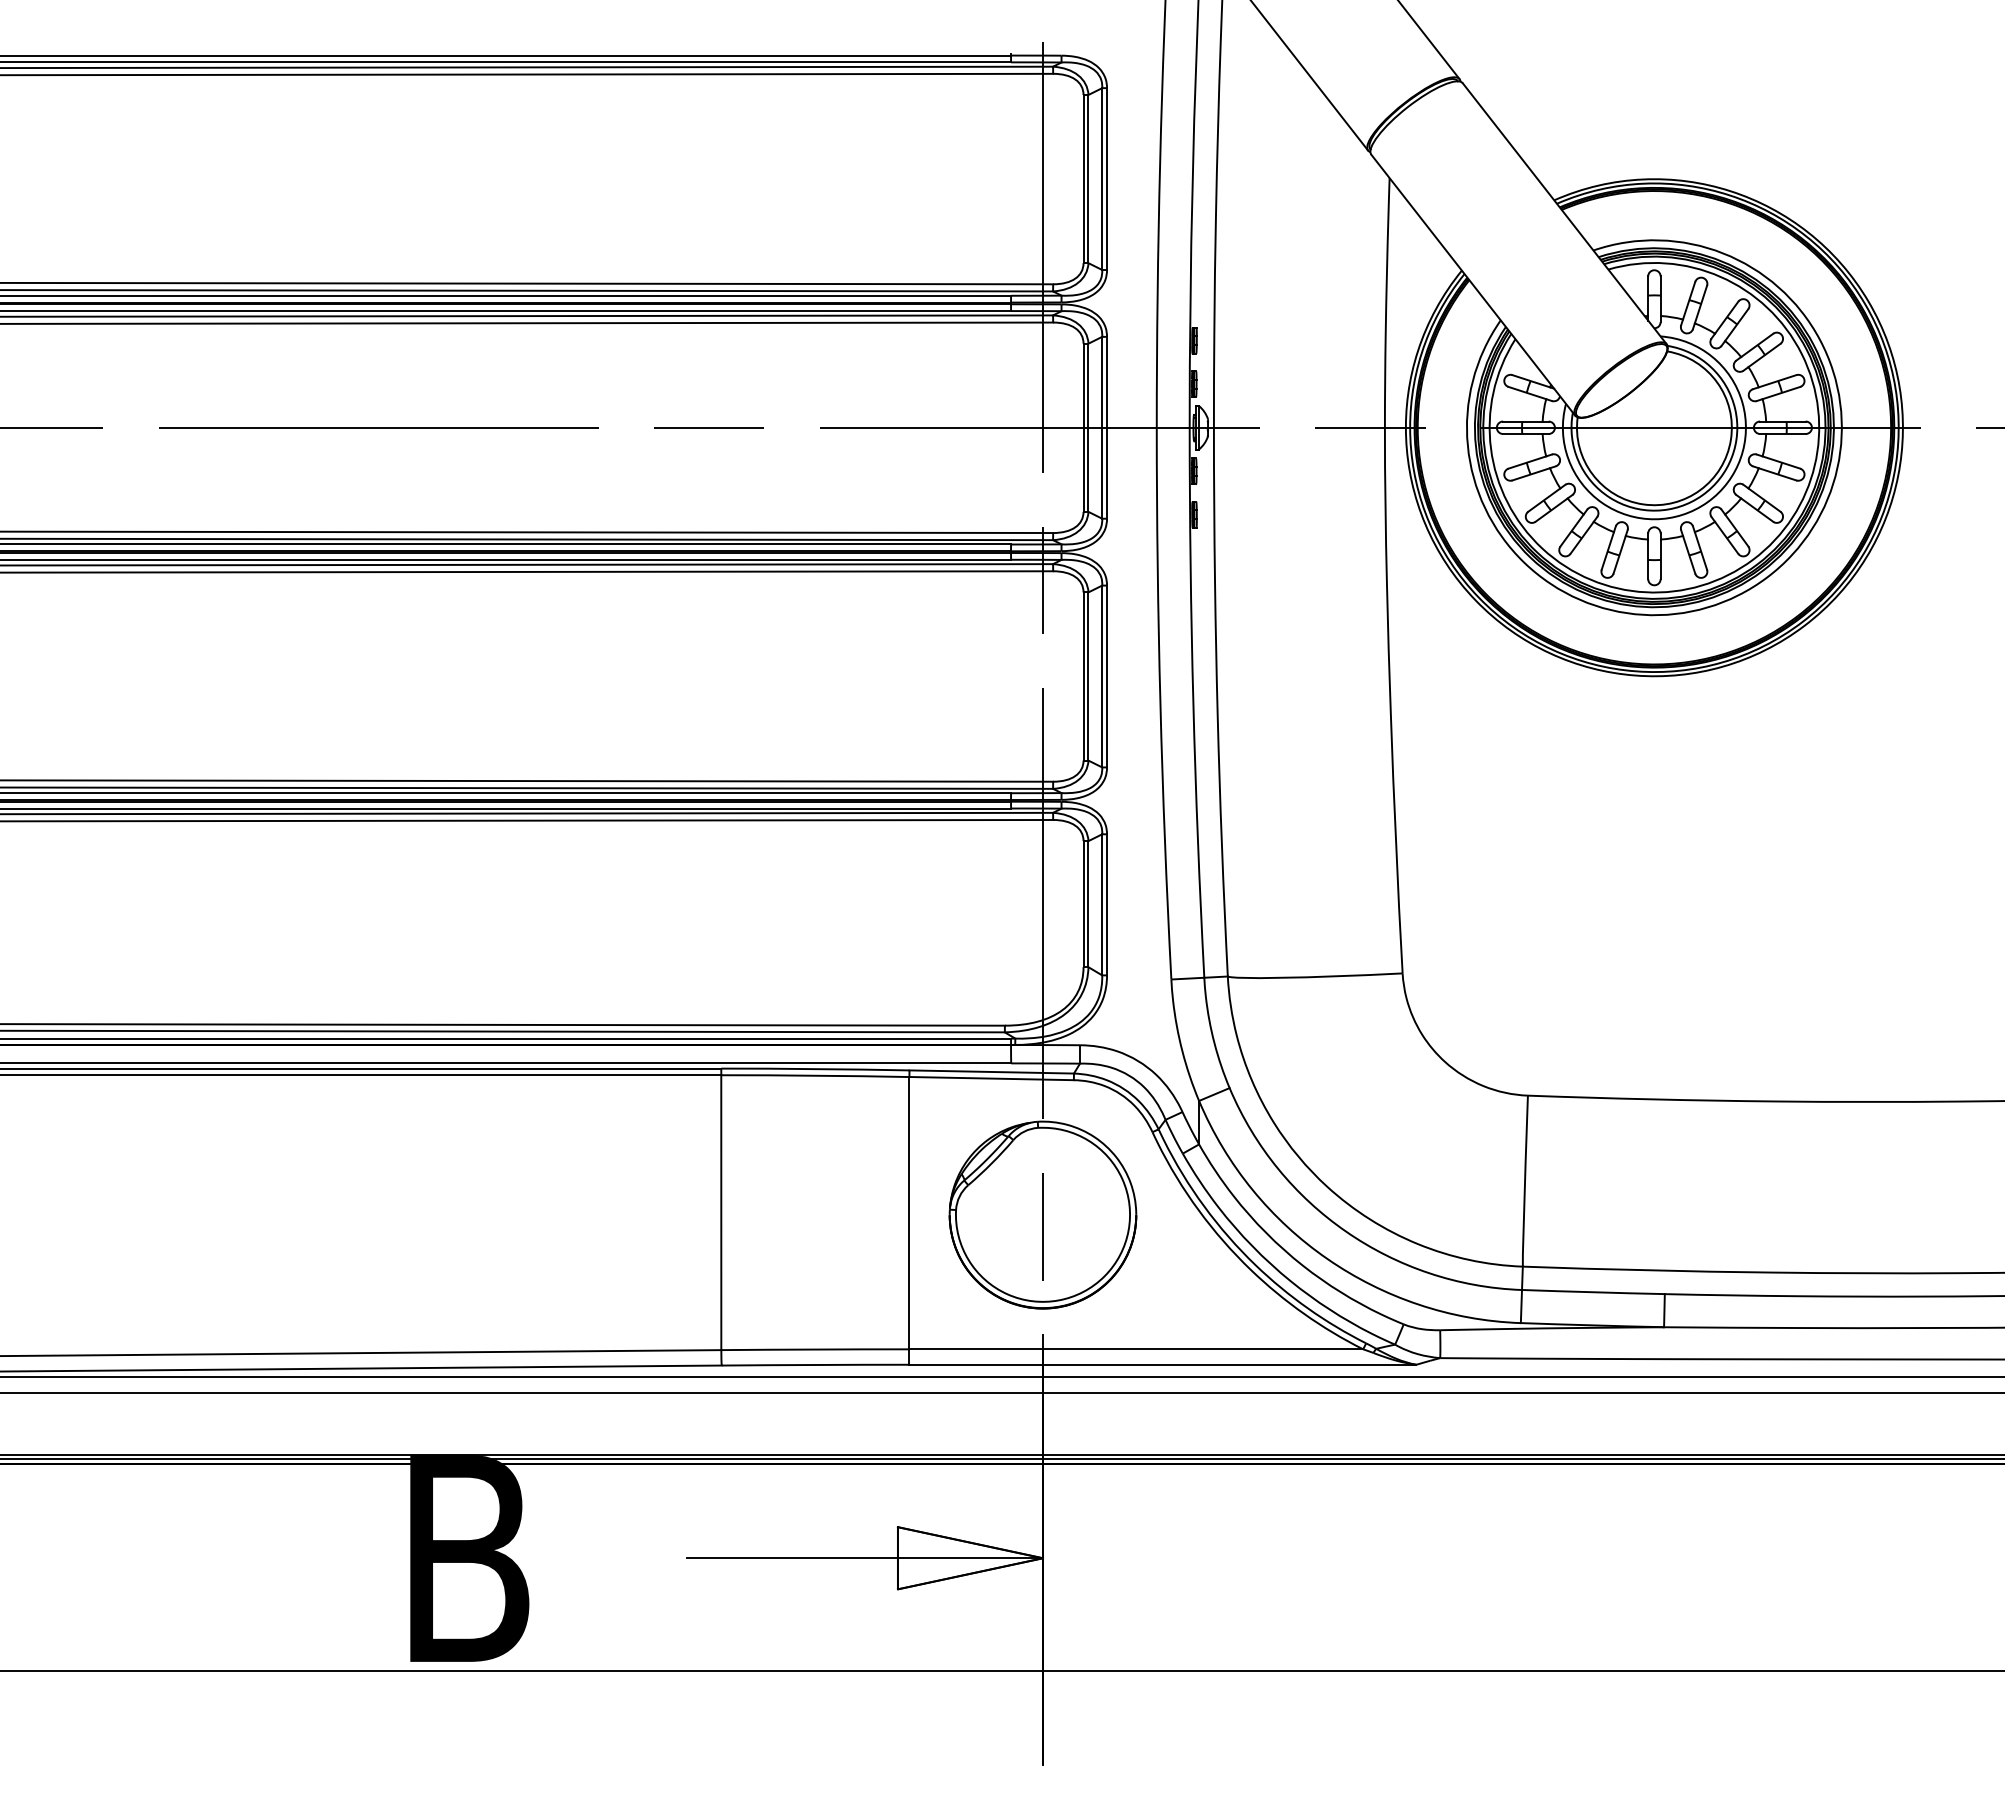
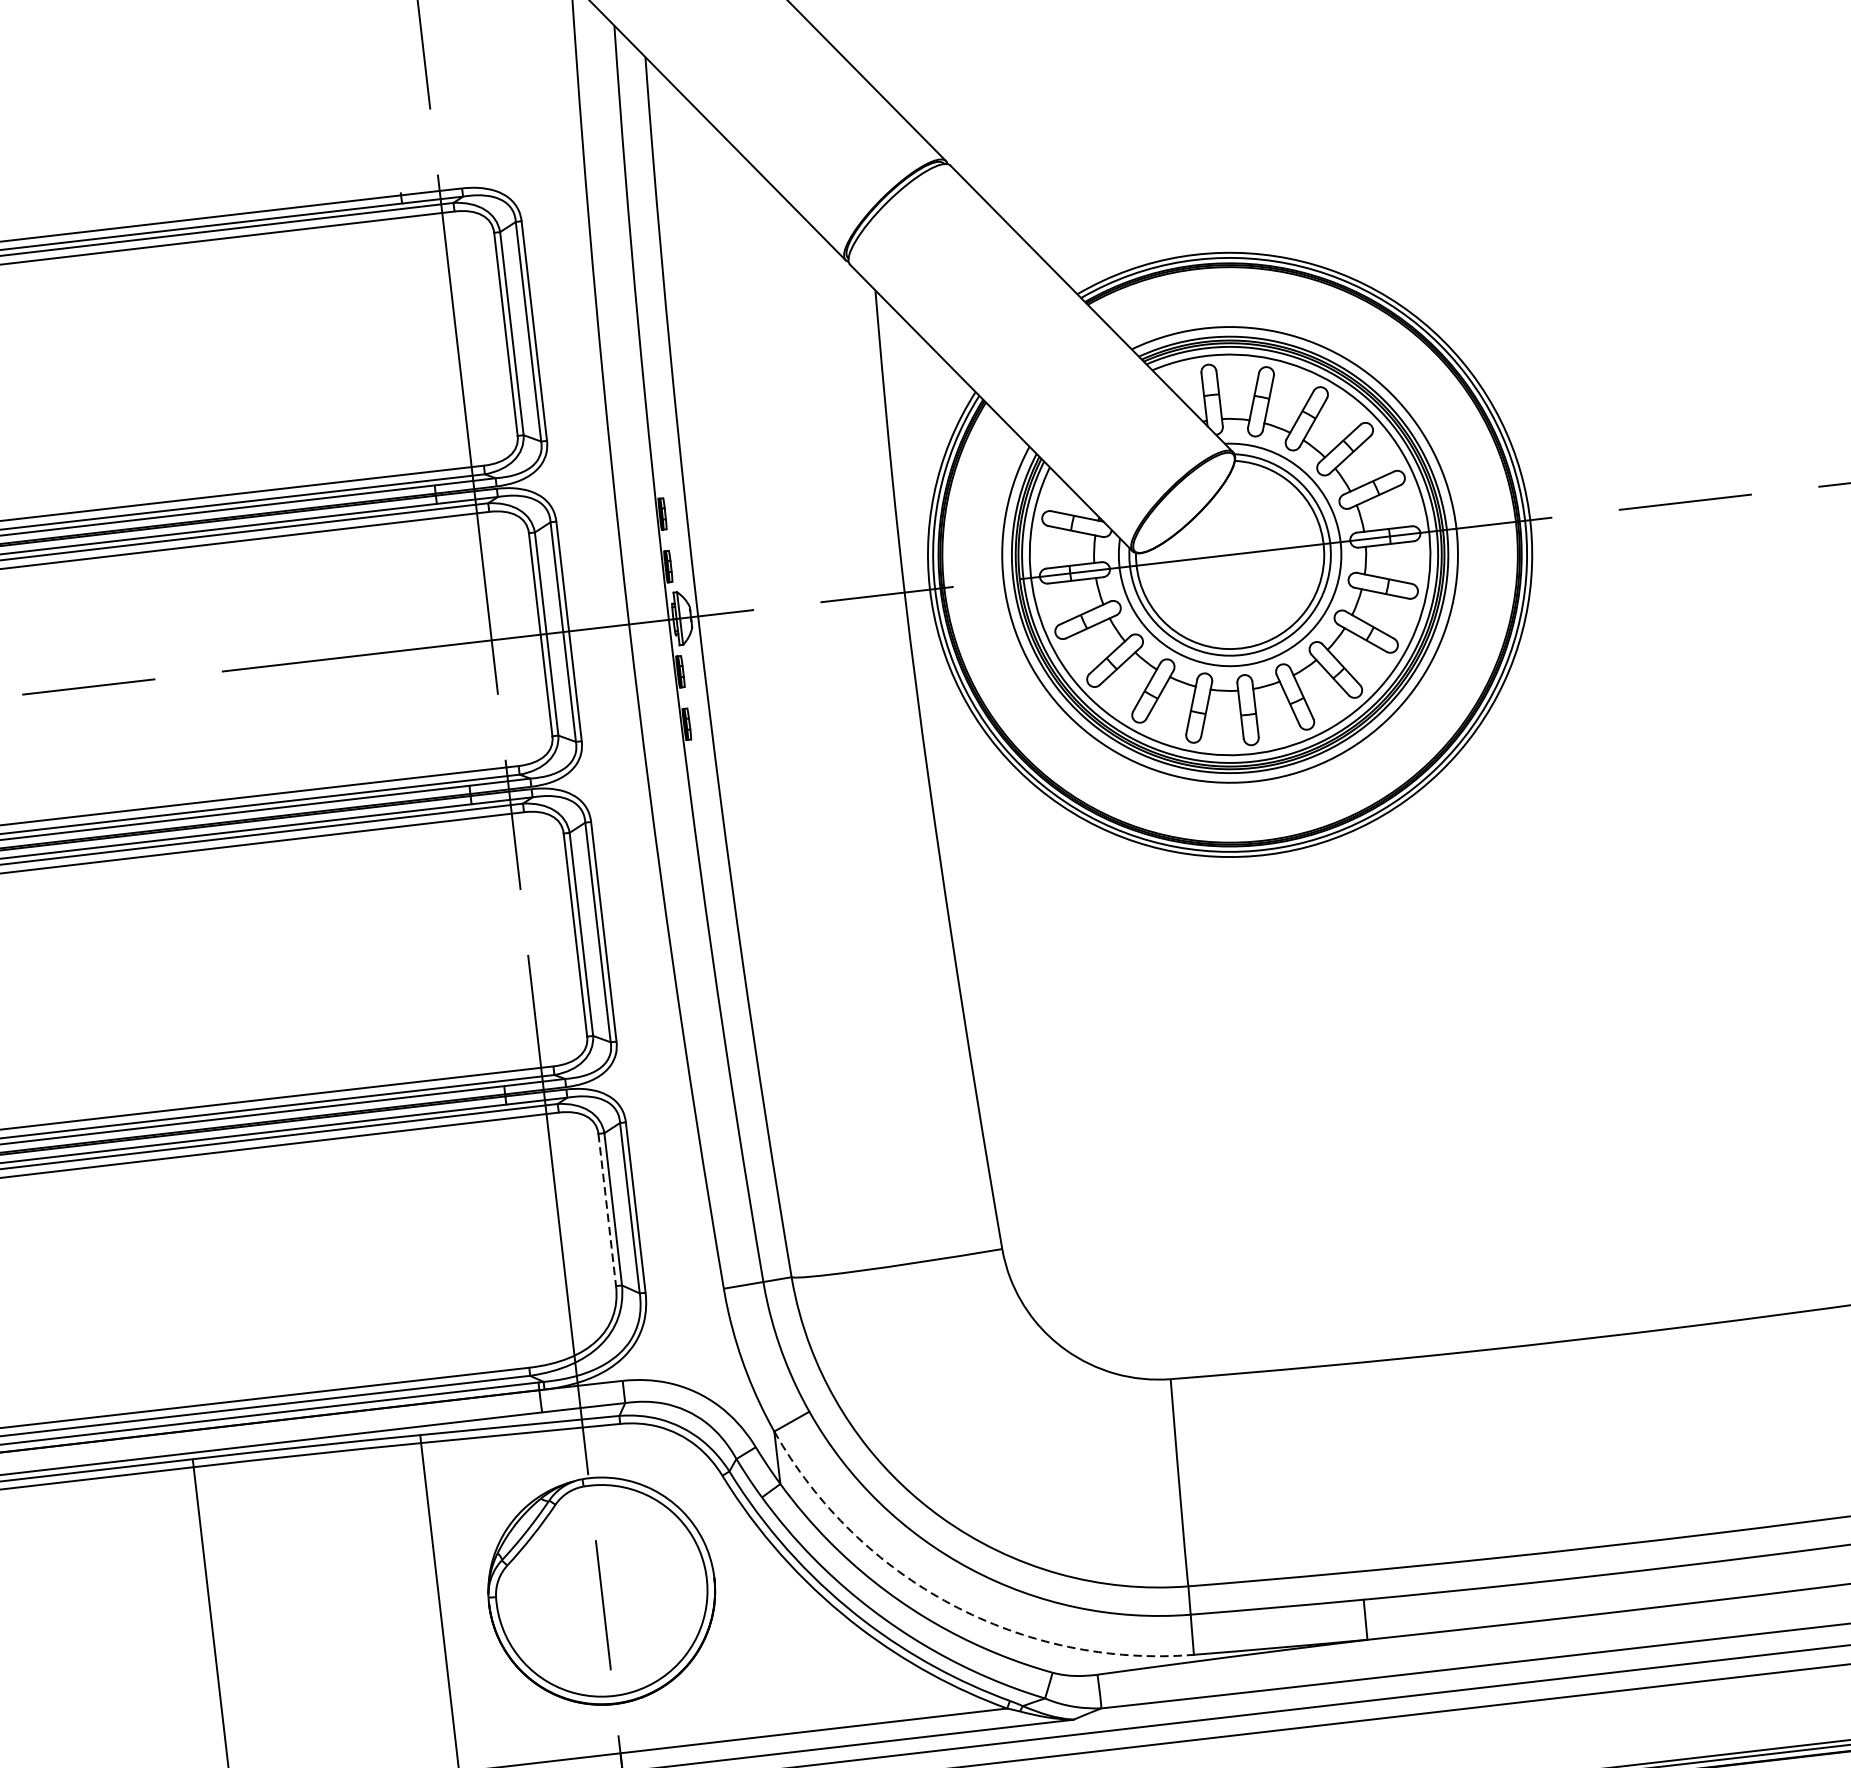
line: (1083, 904) -> (607, 1210), solid -> dashed
arc: (1327, 1259) -> (951, 1605), solid -> dashed

